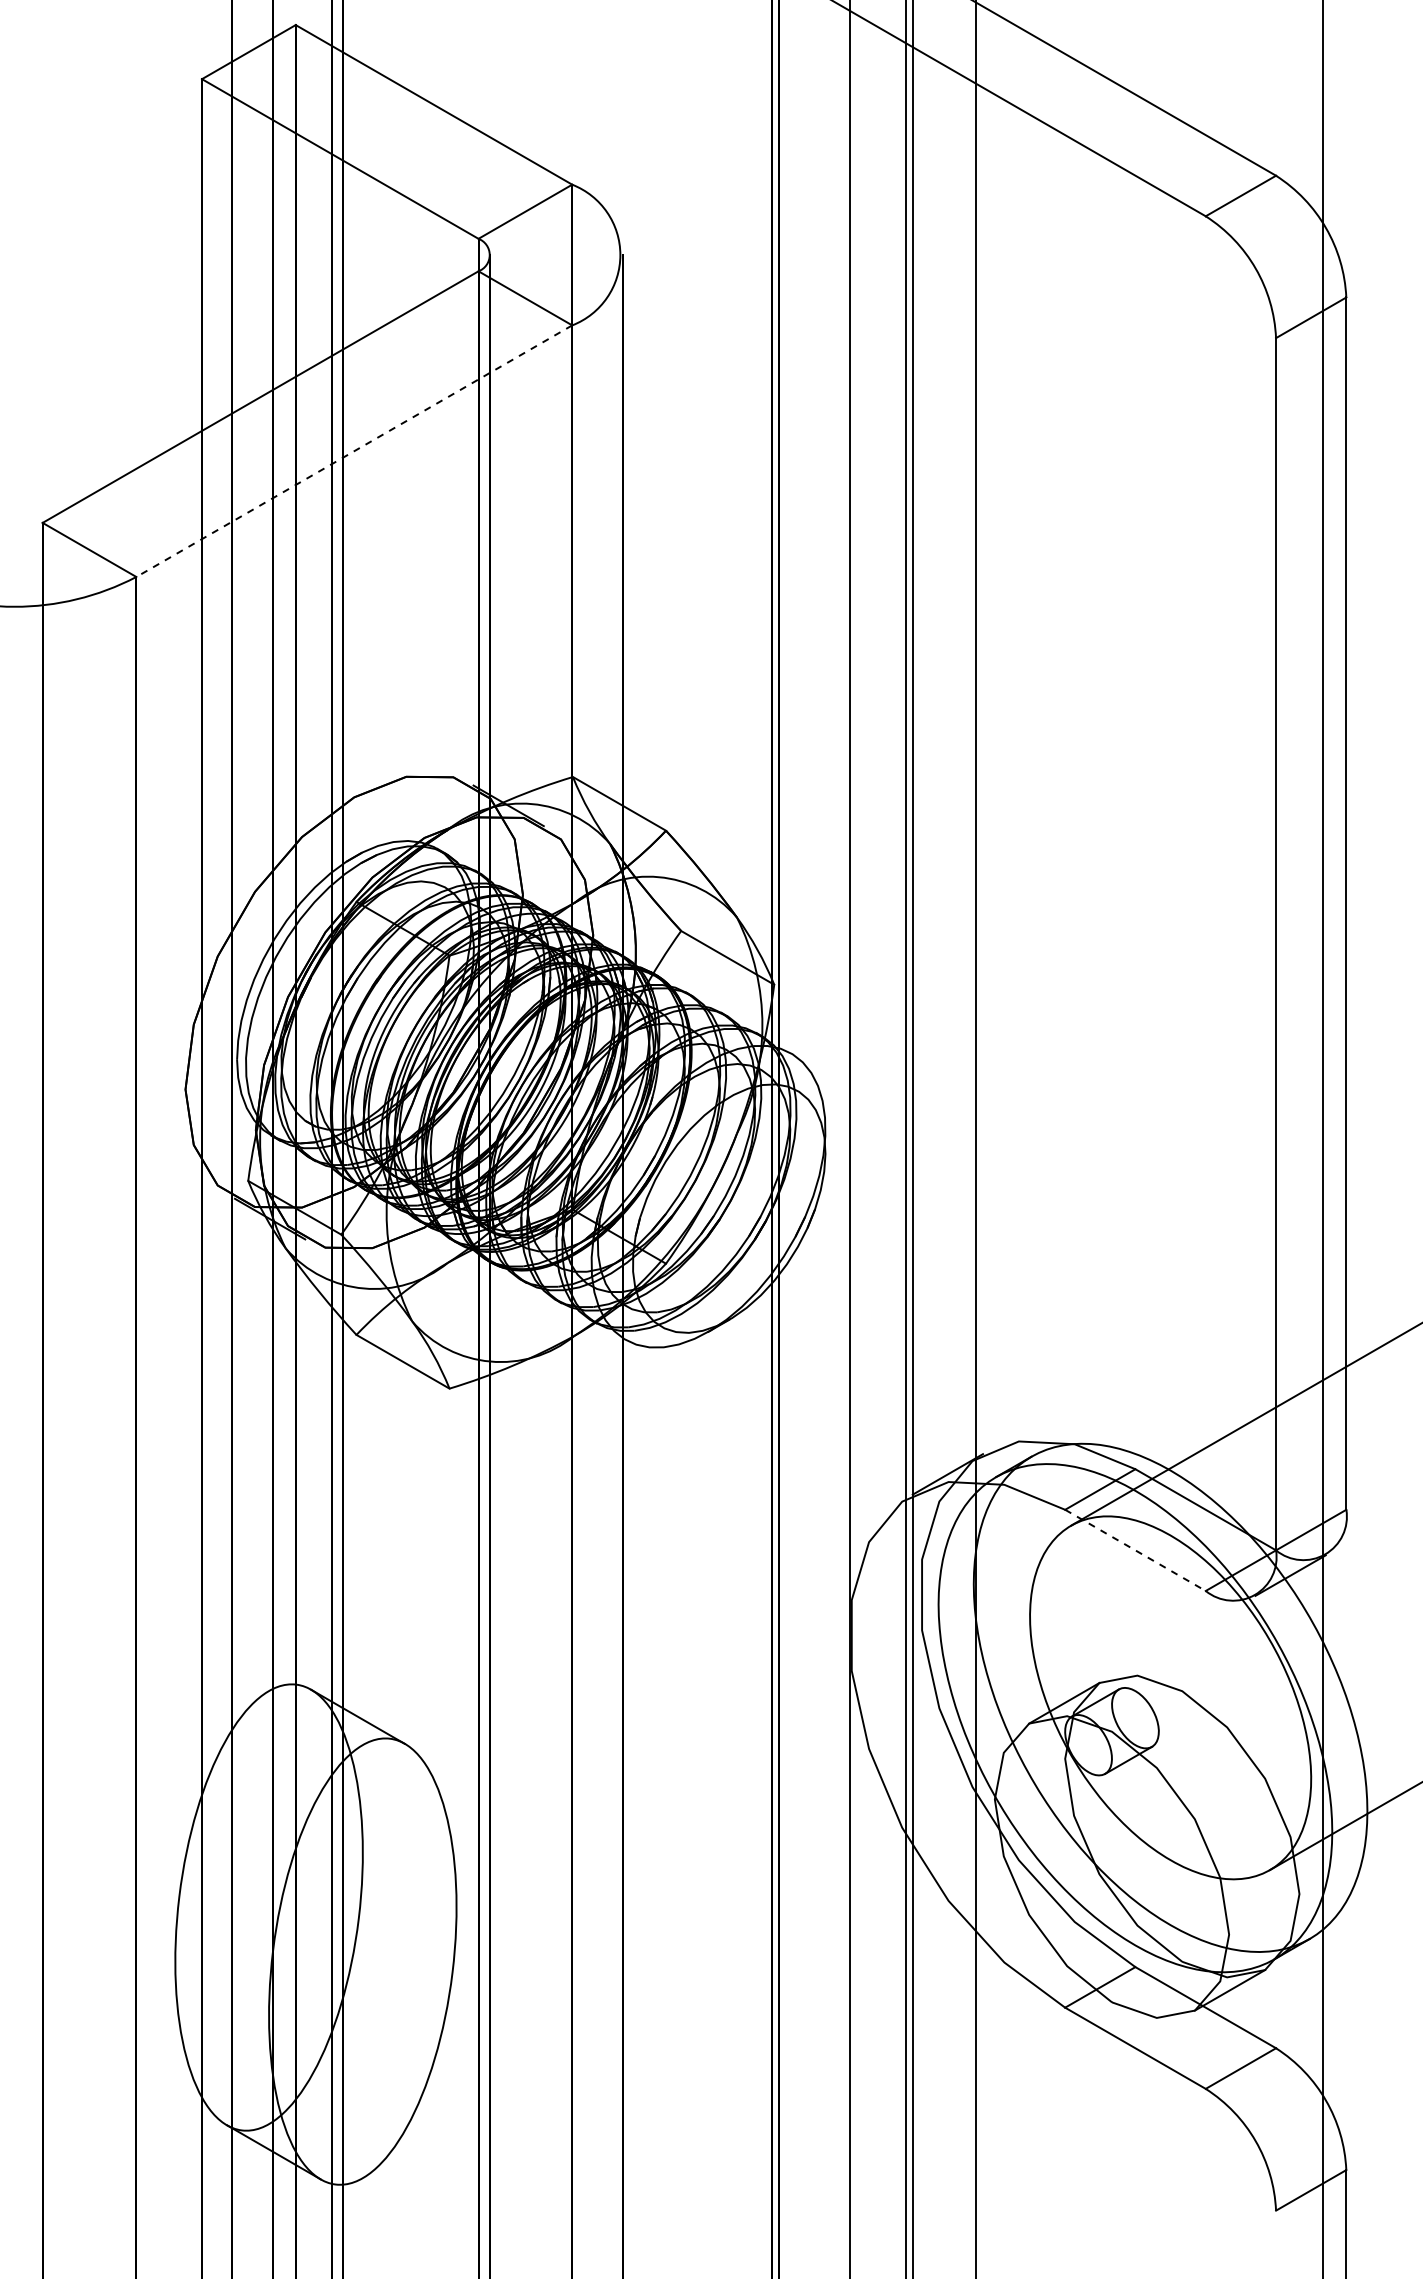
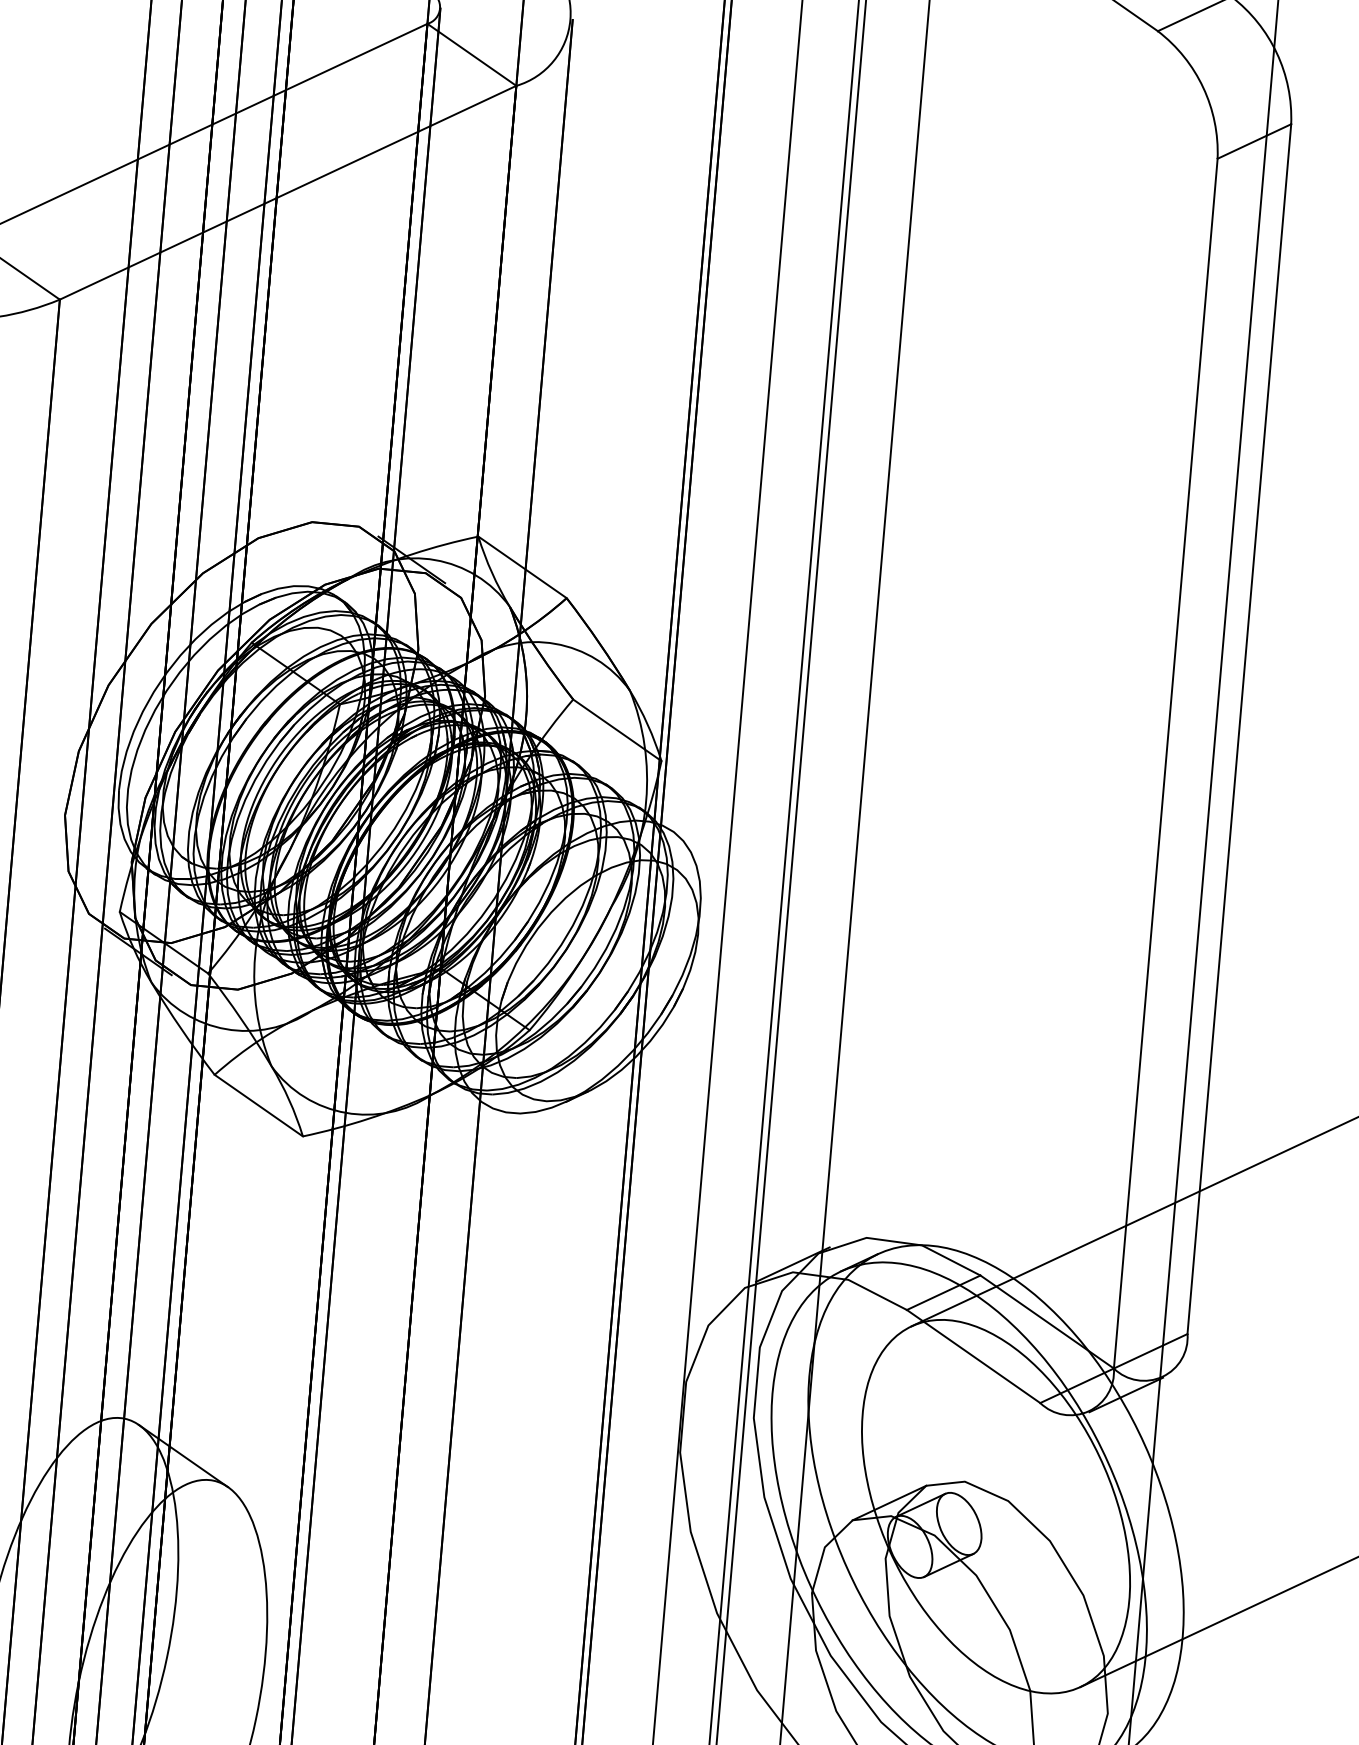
line: (354, 451) -> (288, 193), dashed -> solid
line: (1135, 1550) -> (973, 1356), dashed -> solid

